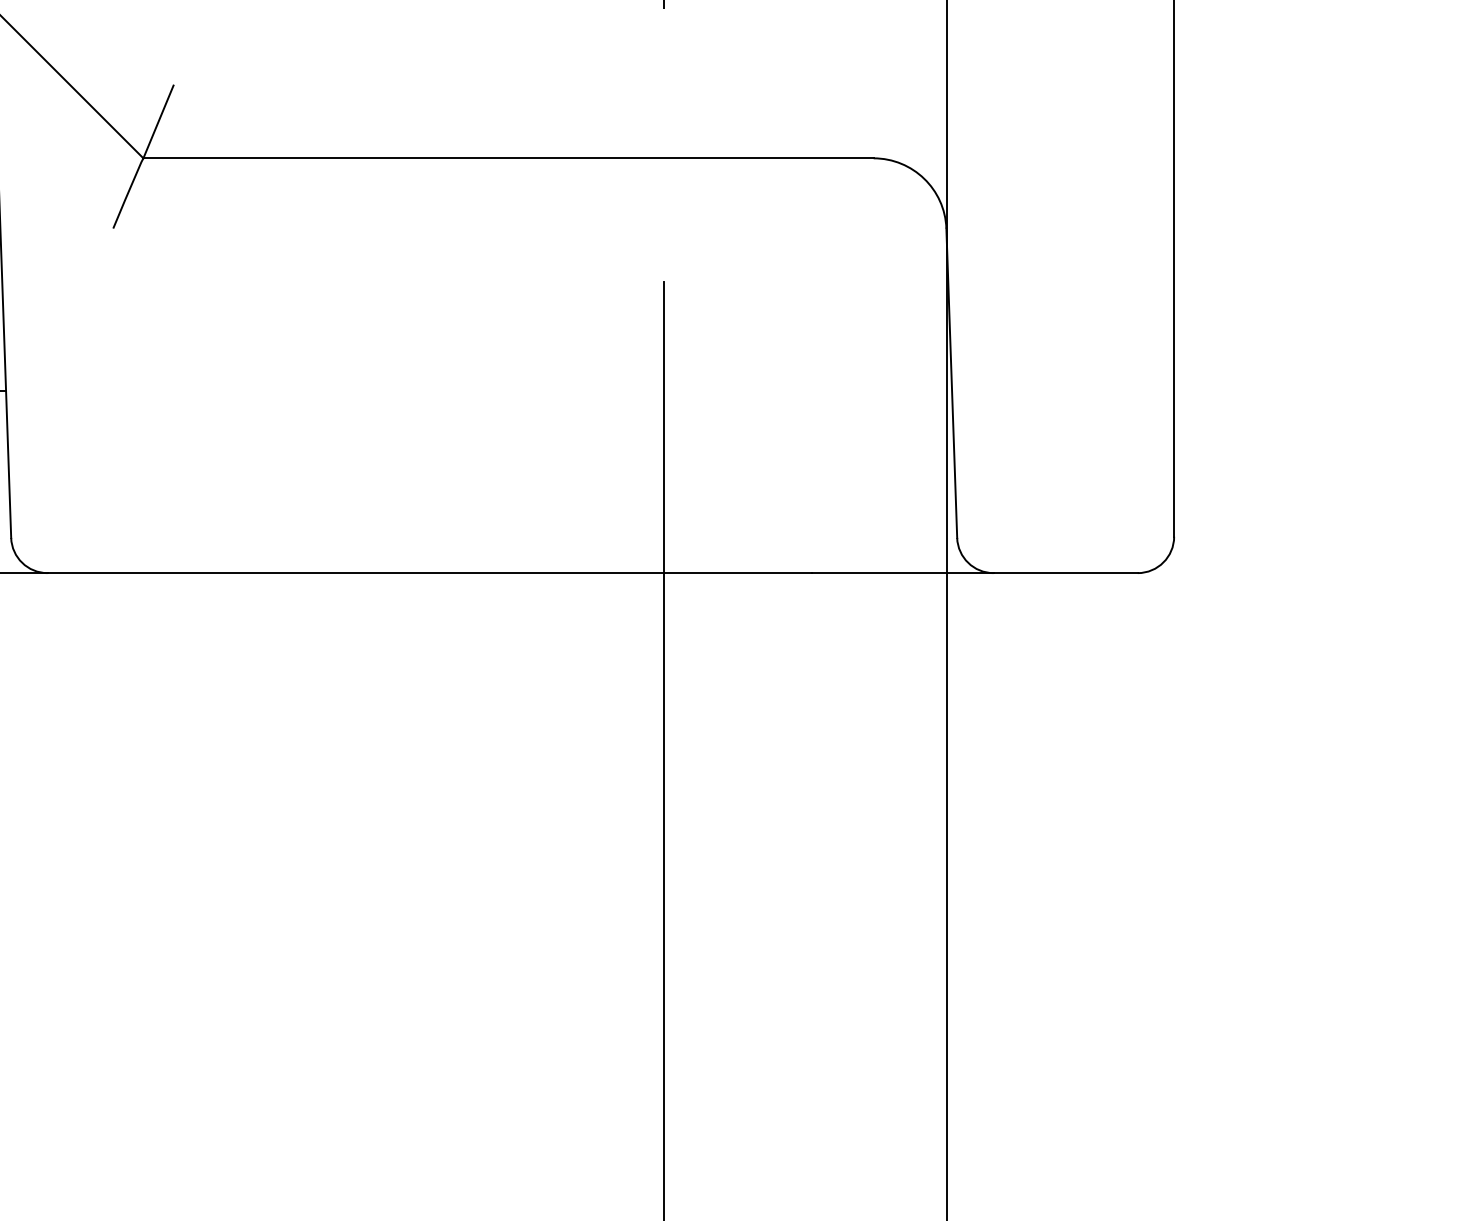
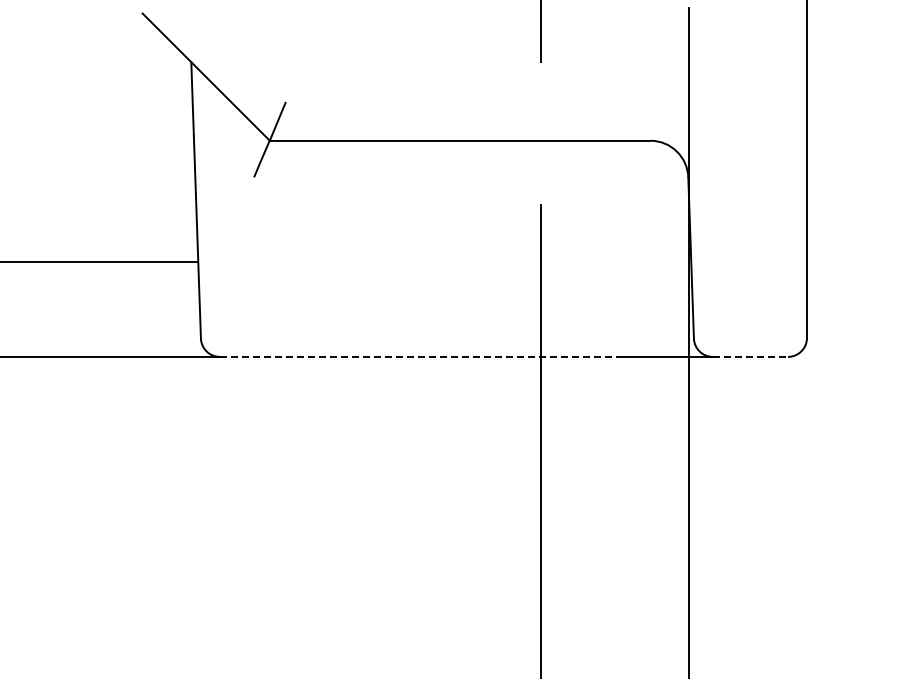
line: (430, 572) -> (419, 356), solid -> dashed
line: (1065, 572) -> (750, 356), solid -> dashed

